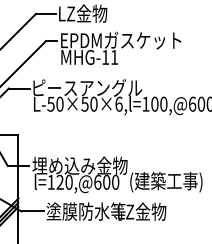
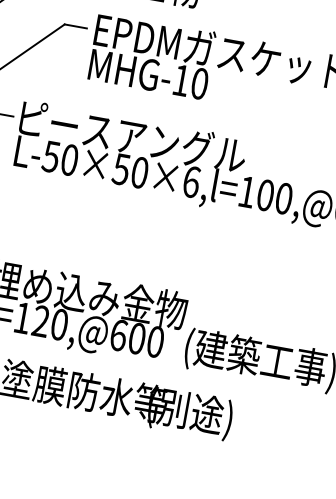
text: (114, 56) -> (199, 81), MHG-11 -> MHG-10
text: (142, 212) -> (199, 414), LZ金物 -> (別途)

